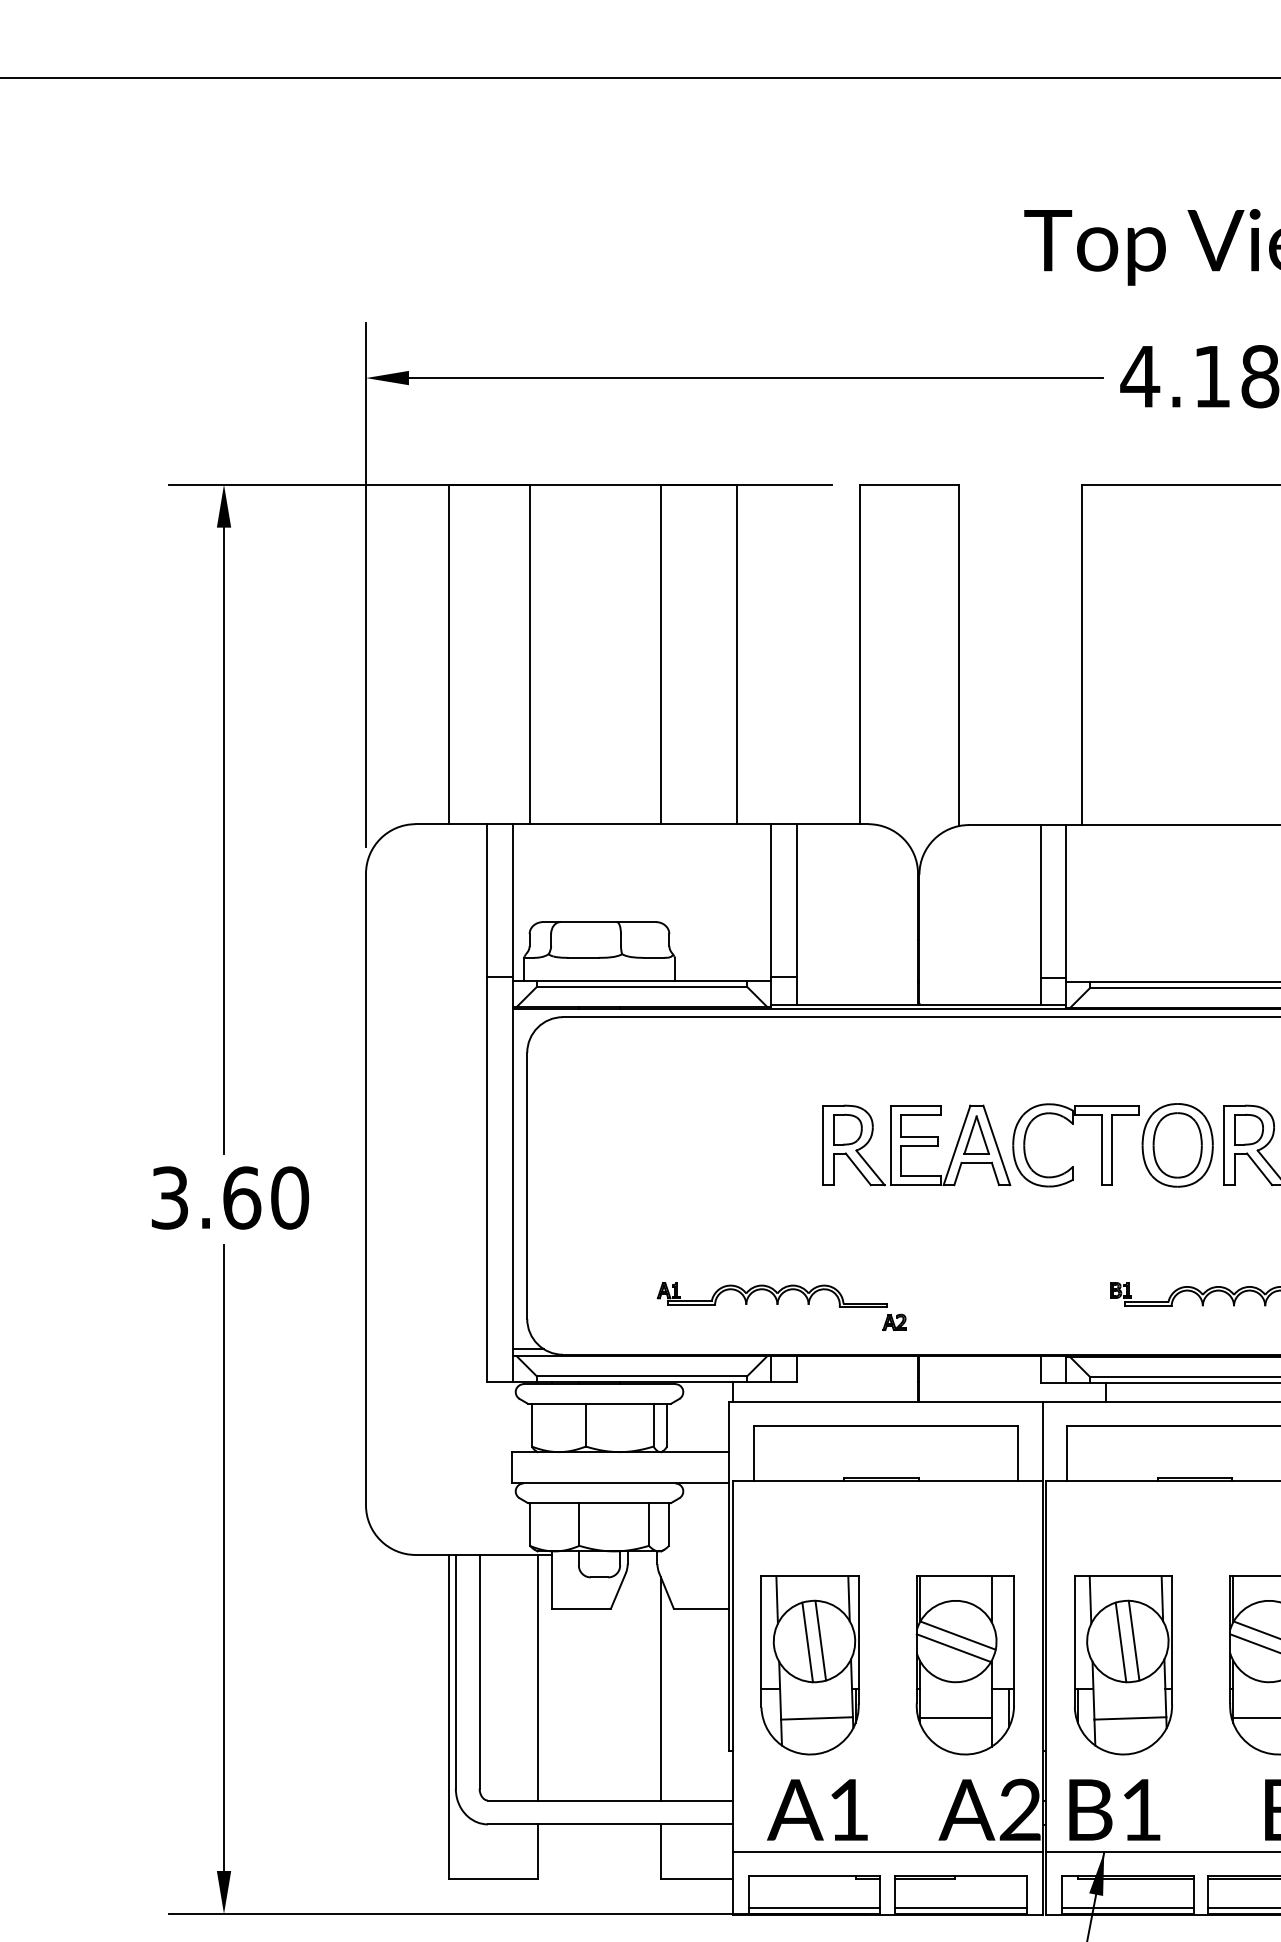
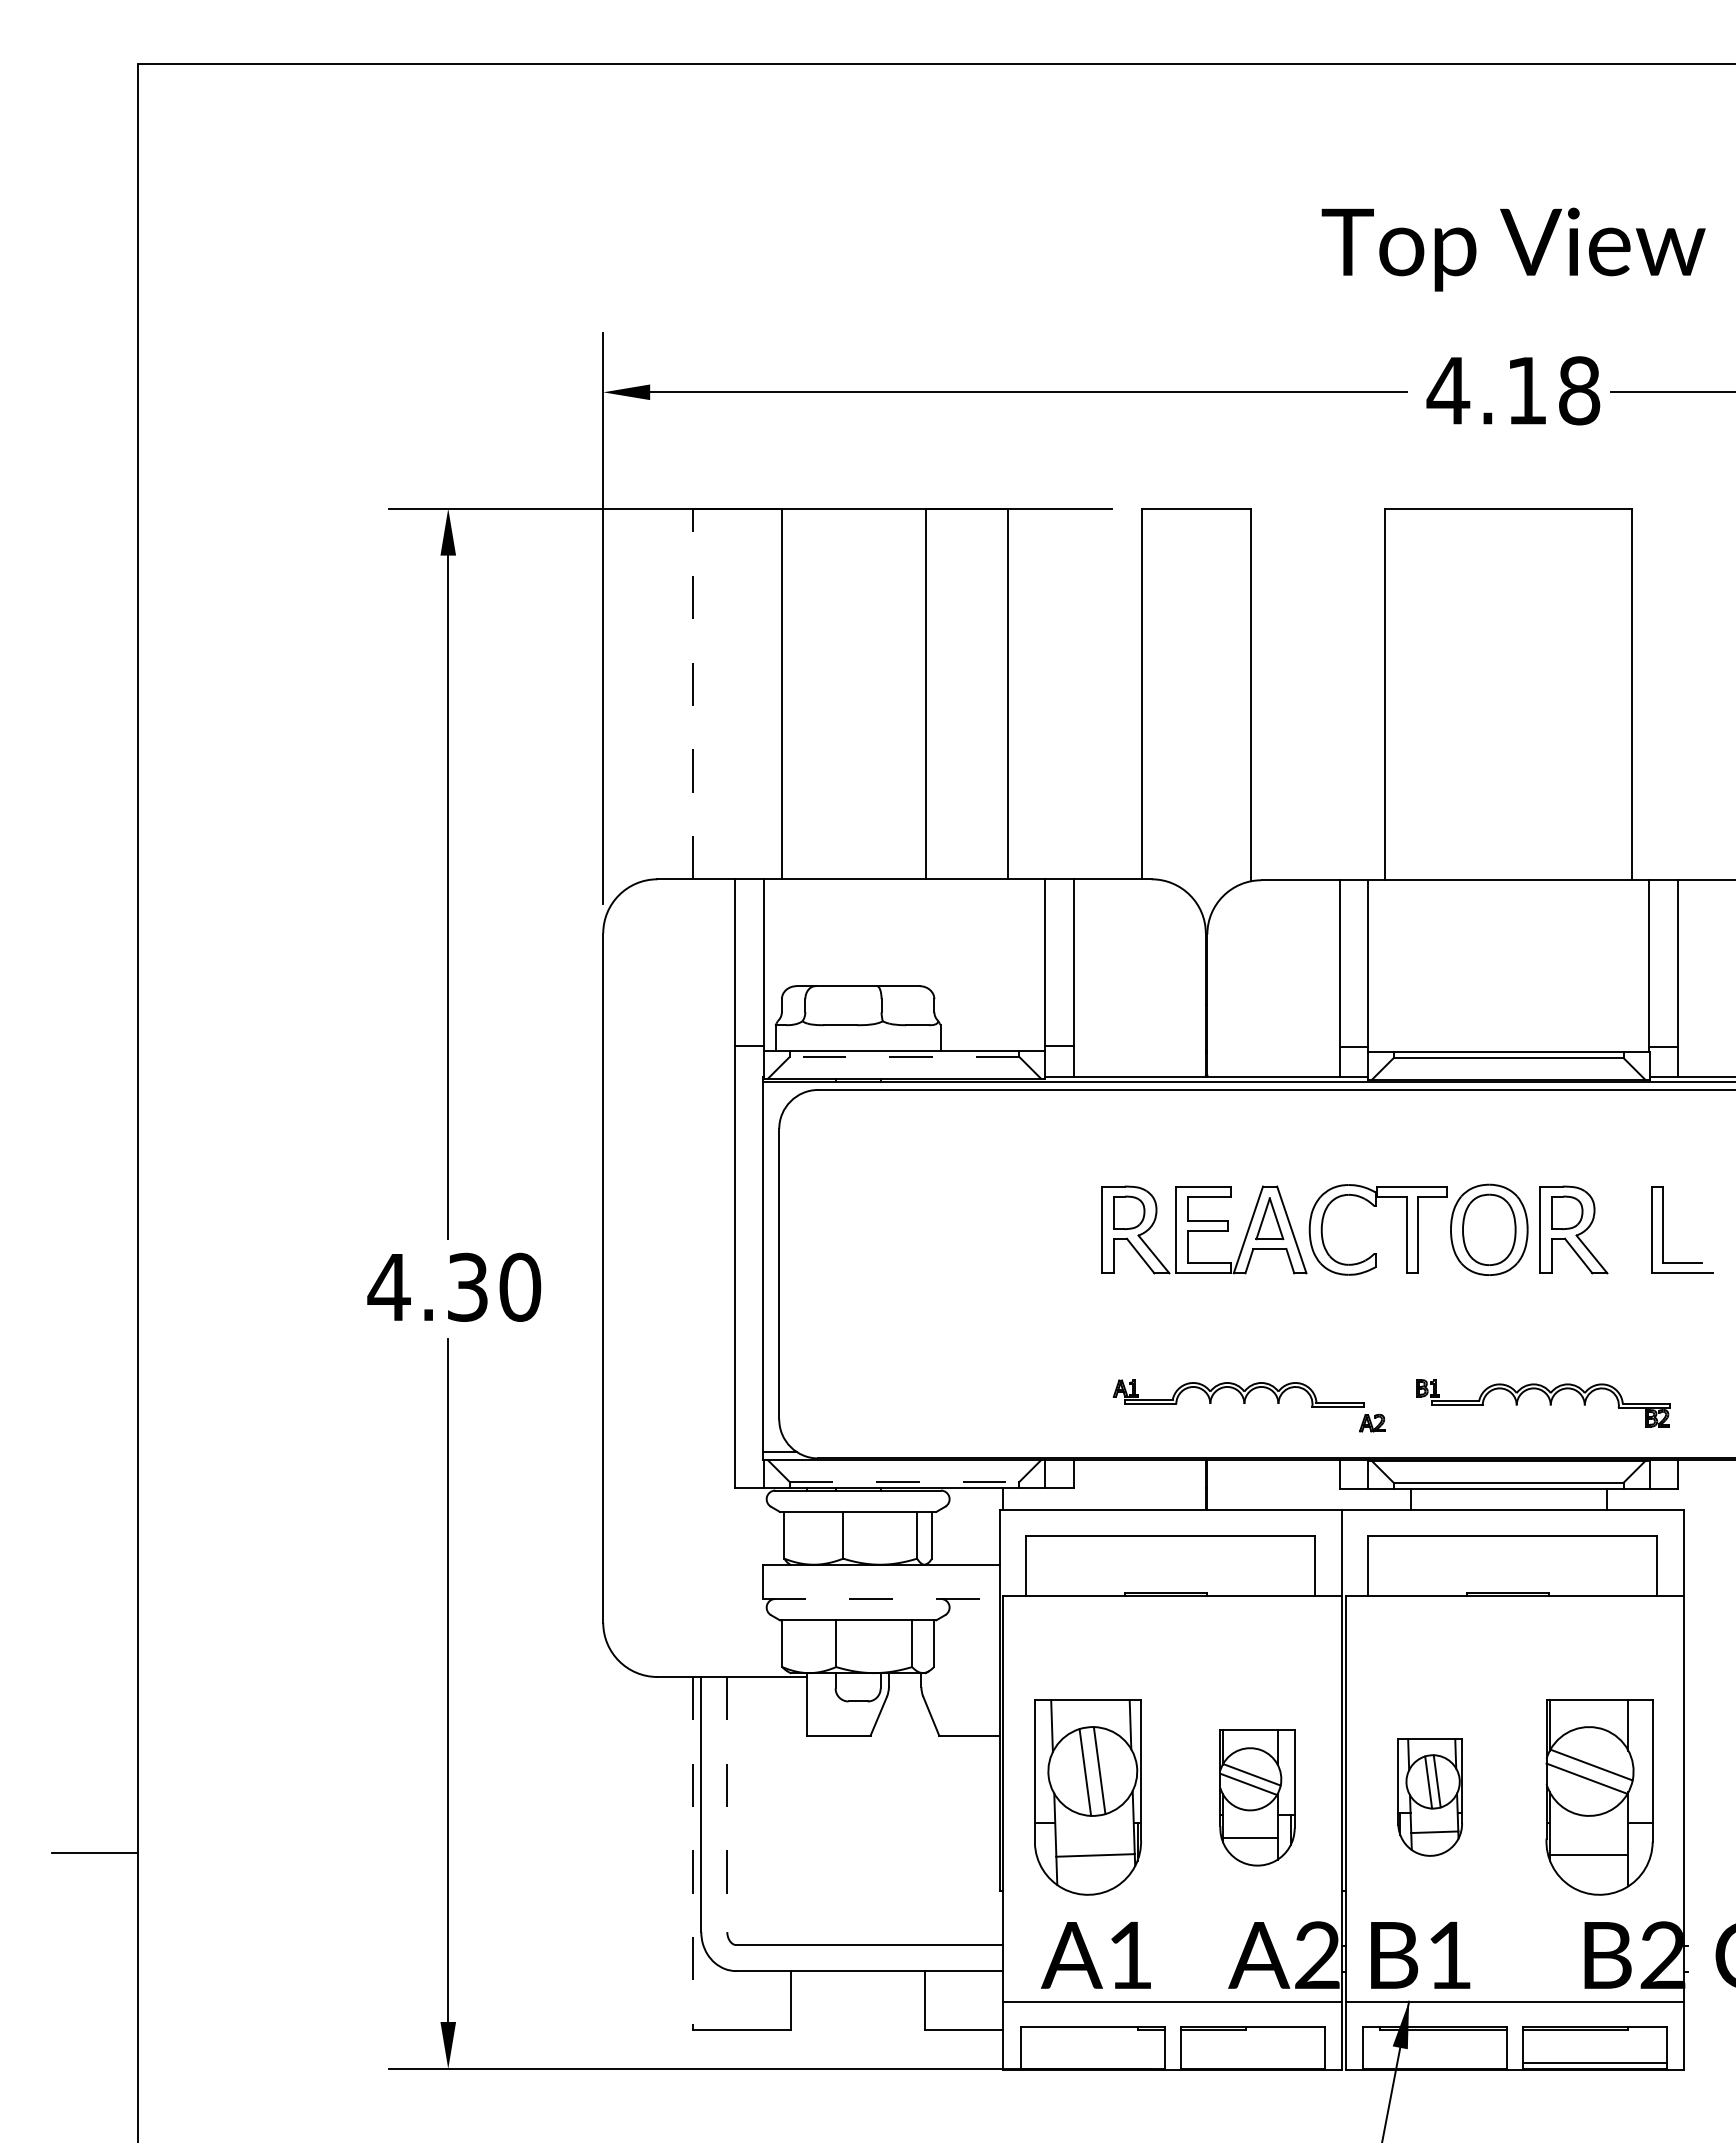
line: (448, 653) -> (693, 693), solid -> dashed
line: (641, 987) -> (904, 1057), solid -> dashed
text: (205, 1197) -> (427, 1286), 3.60 -> 4.30
part: (781, 1306) -> (1248, 1405), moved
line: (641, 1375) -> (904, 1481), solid -> dashed
line: (620, 1483) -> (881, 1598), solid -> dashed
part: (965, 1665) -> (1257, 1797), size x0.7
part: (1123, 1665) -> (1430, 1797), size x0.6
line: (479, 1671) -> (727, 1804), solid -> dashed
line: (537, 1678) -> (790, 1811), removed
line: (661, 1689) -> (925, 1823), removed
line: (448, 1716) -> (693, 1853), solid -> dashed
line: (814, 1908) -> (1092, 2062), removed
line: (960, 1908) -> (1252, 2062), removed
line: (1127, 1908) -> (1434, 2062), removed

